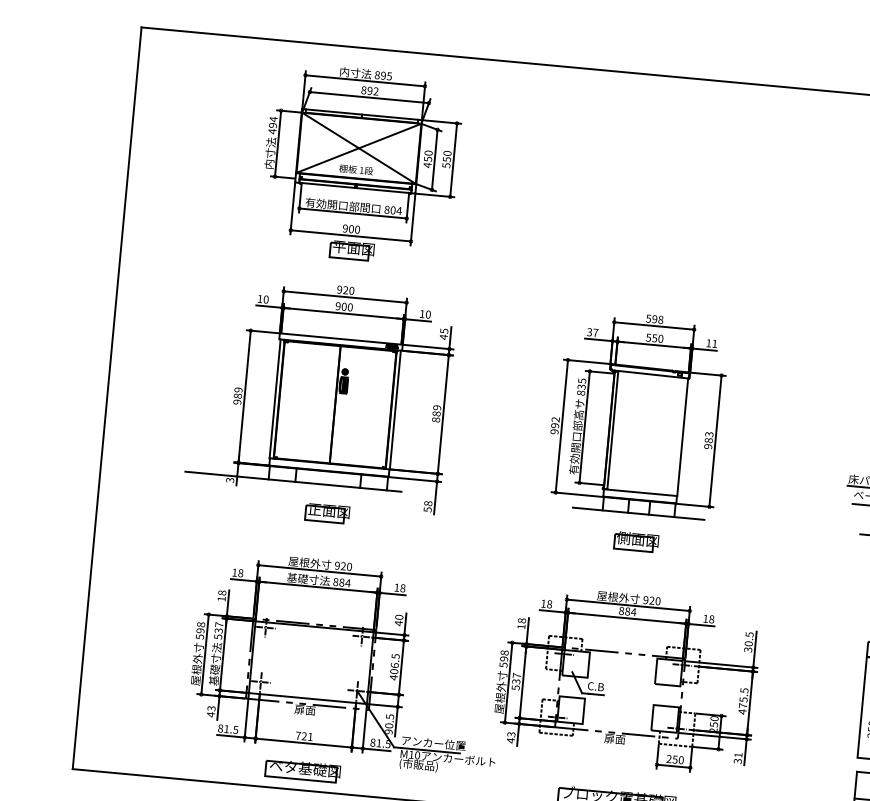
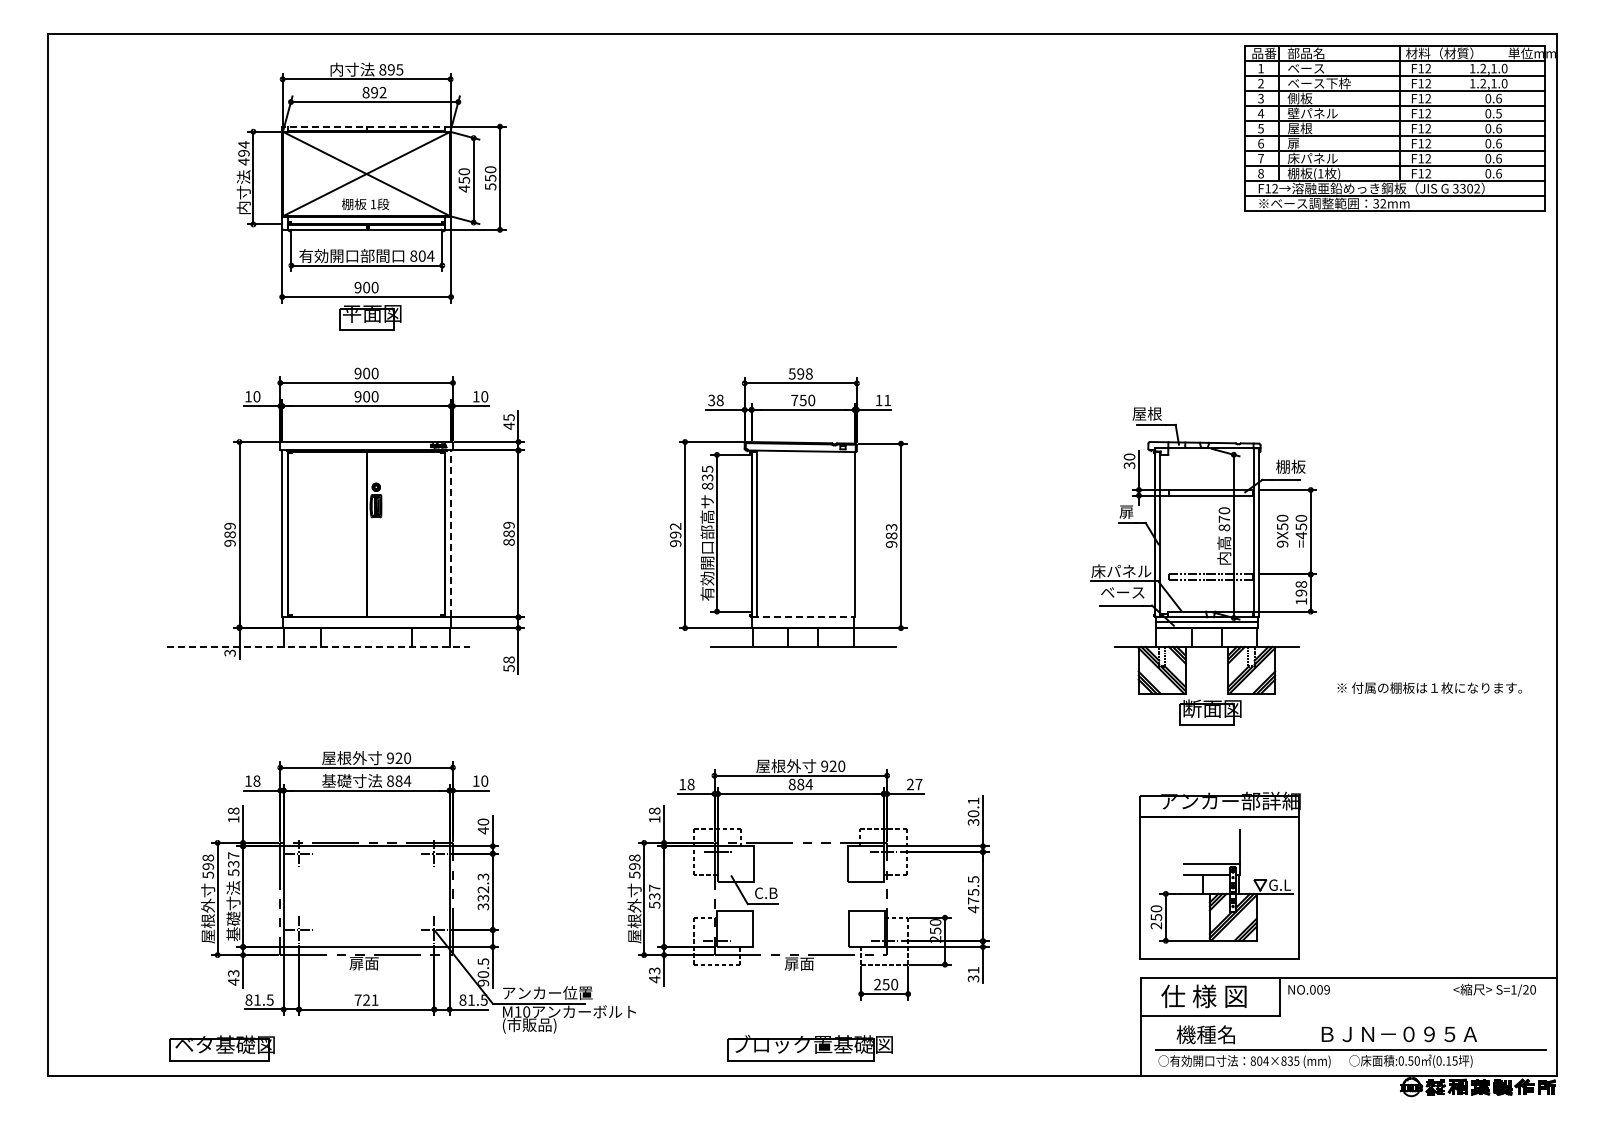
line: (362, 114) -> (366, 126), solid -> dashed
text: (345, 290) -> (366, 373), 920 -> 900
text: (595, 332) -> (719, 400), 37 -> 38
text: (648, 337) -> (794, 400), 550 -> 750
line: (395, 409) -> (451, 533), solid -> dashed
line: (293, 481) -> (318, 646), solid -> dashed
line: (640, 492) -> (803, 617), solid -> dashed
part: (327, 513) -> (369, 686), removed
part: (636, 541) -> (803, 686), removed
text: (402, 588) -> (484, 781), 18 -> 10
text: (708, 619) -> (914, 784), 18 -> 27
text: (749, 634) -> (973, 800), 30.5 -> 30.1
text: (394, 666) -> (483, 891), 406.5 -> 332.3
part: (302, 770) -> (221, 1048), moved

